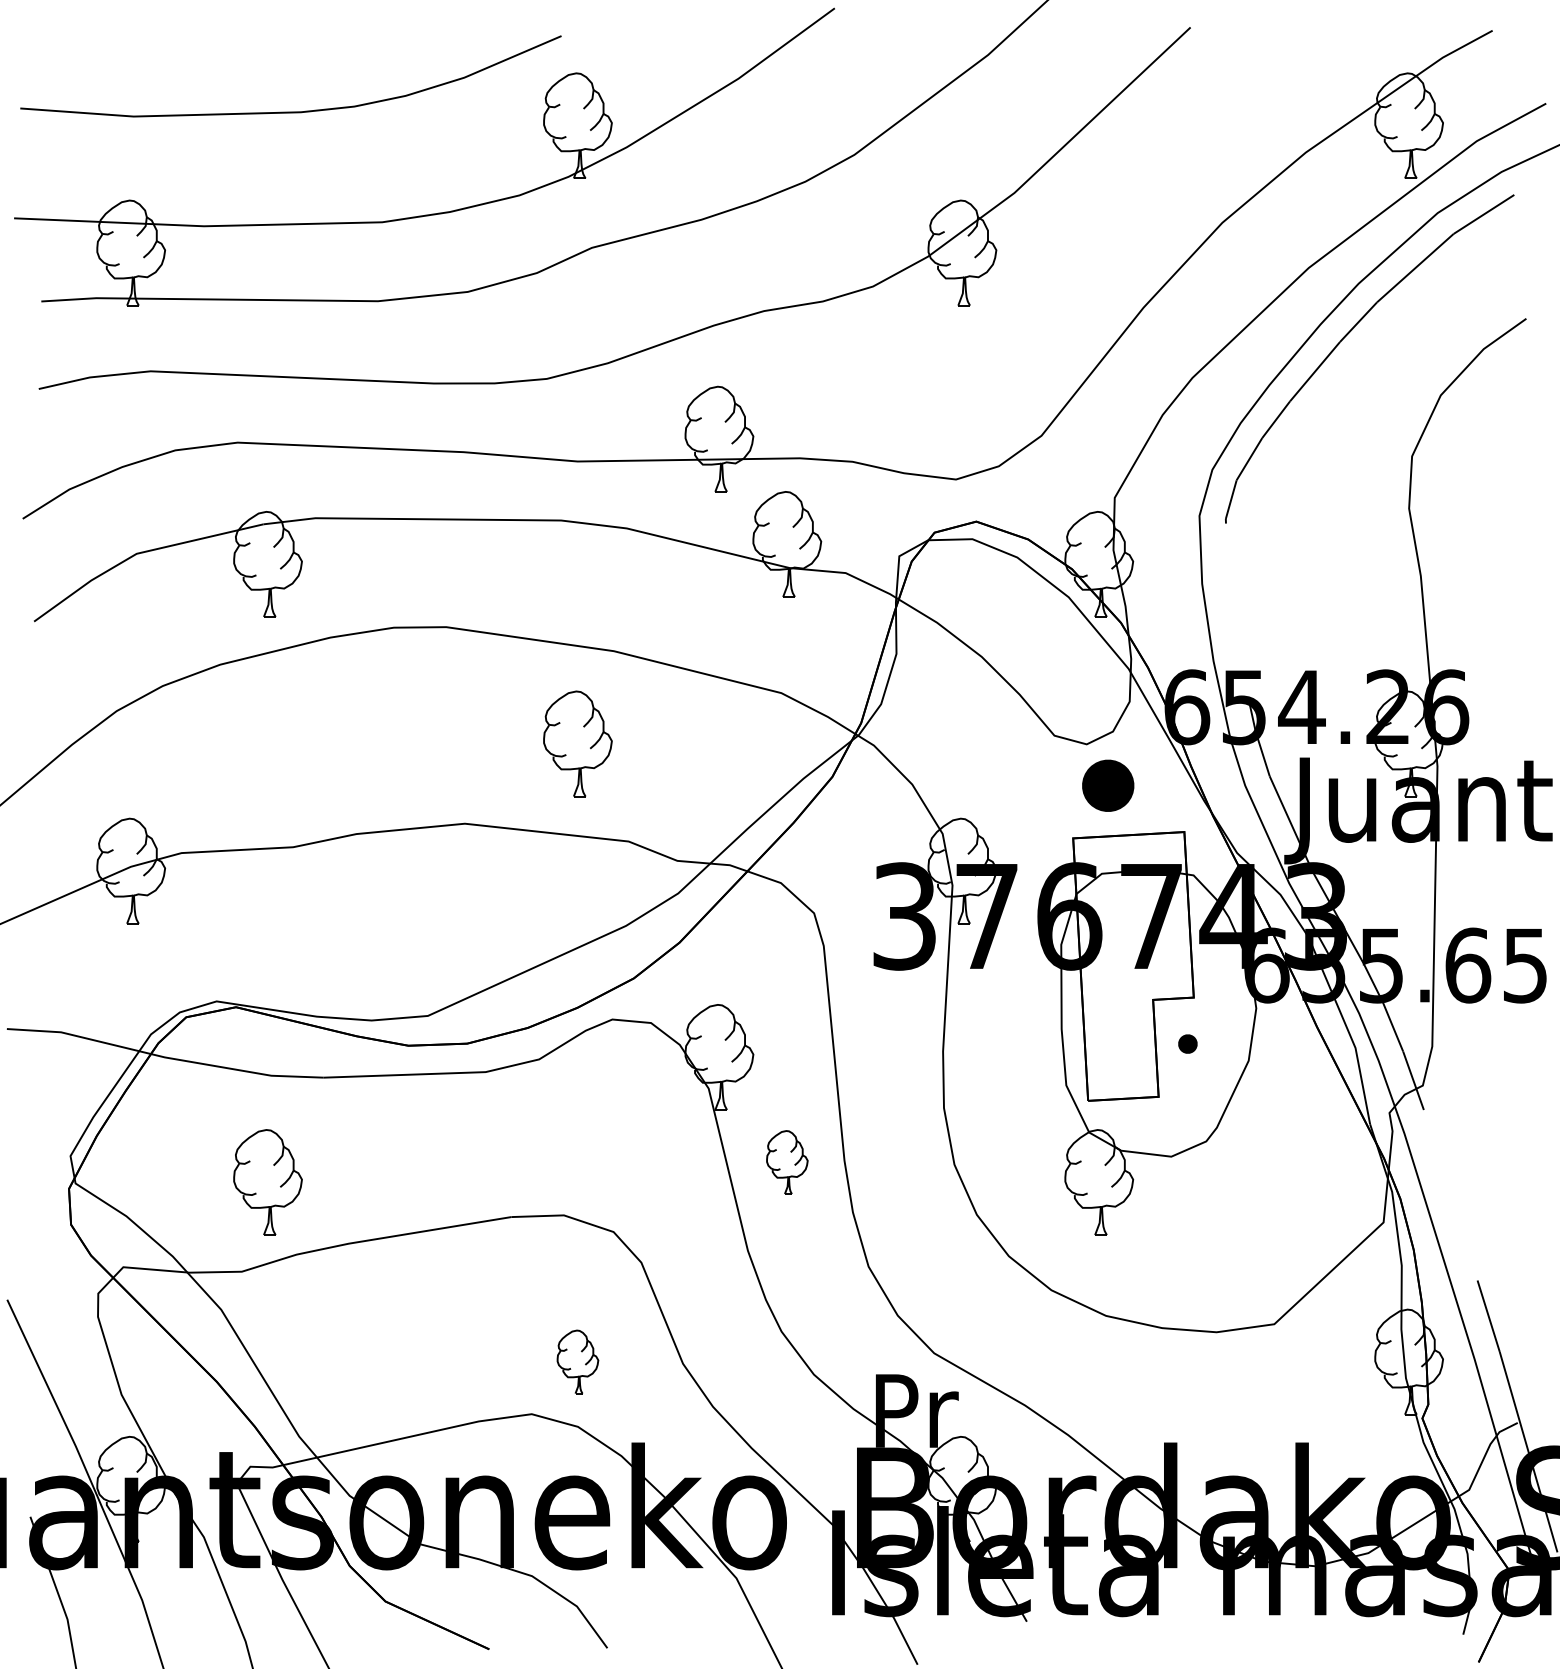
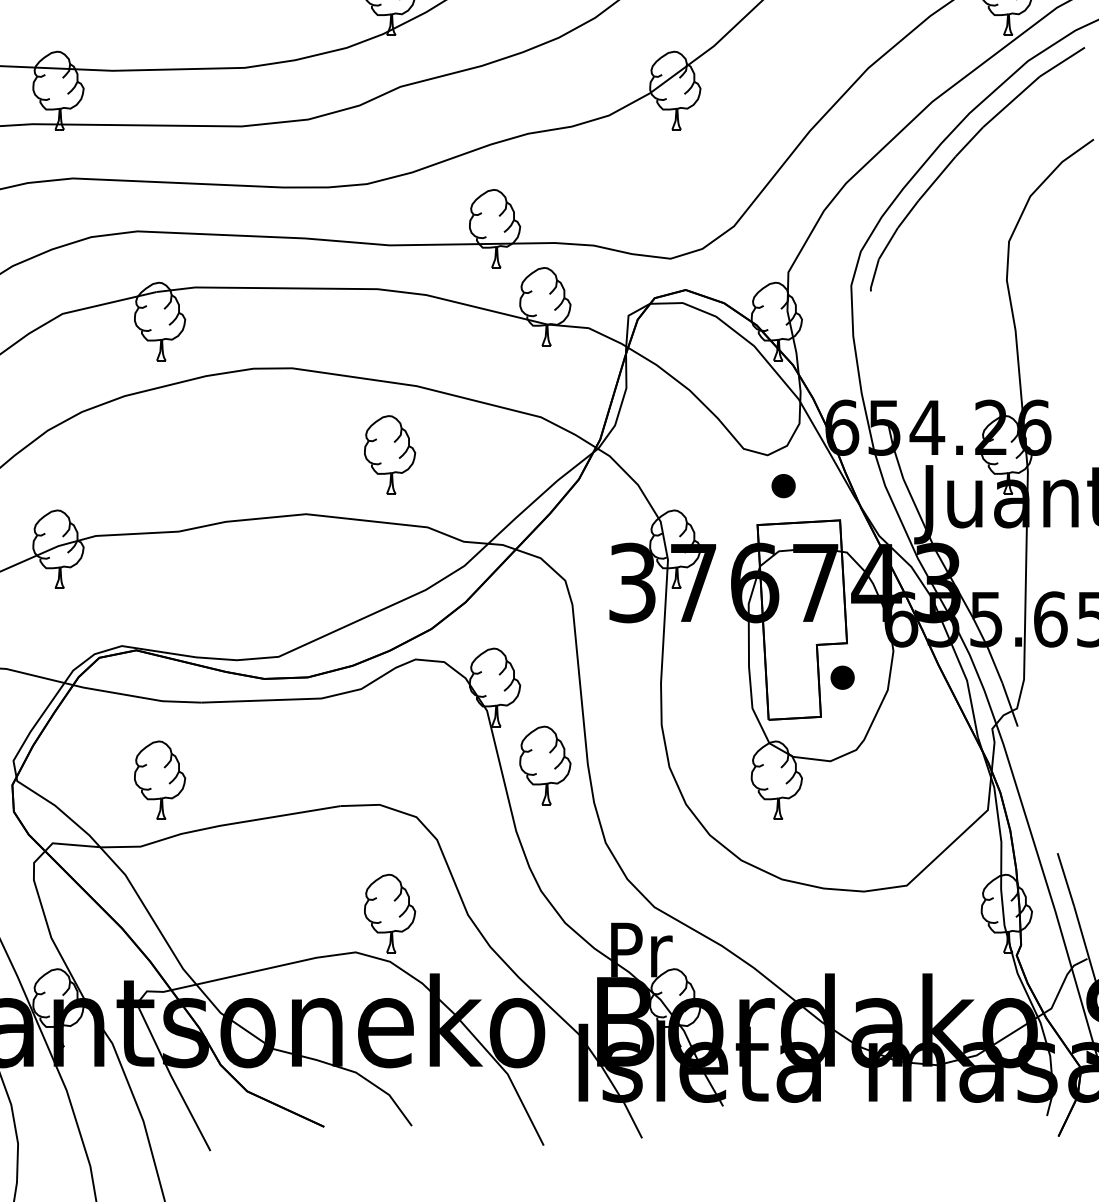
part: (1108, 785) -> (783, 485), size x0.62
part: (1187, 1043) -> (842, 677), size x1.67
part: (787, 1162) -> (545, 765), size x1.67
part: (577, 1361) -> (389, 913), size x1.67

